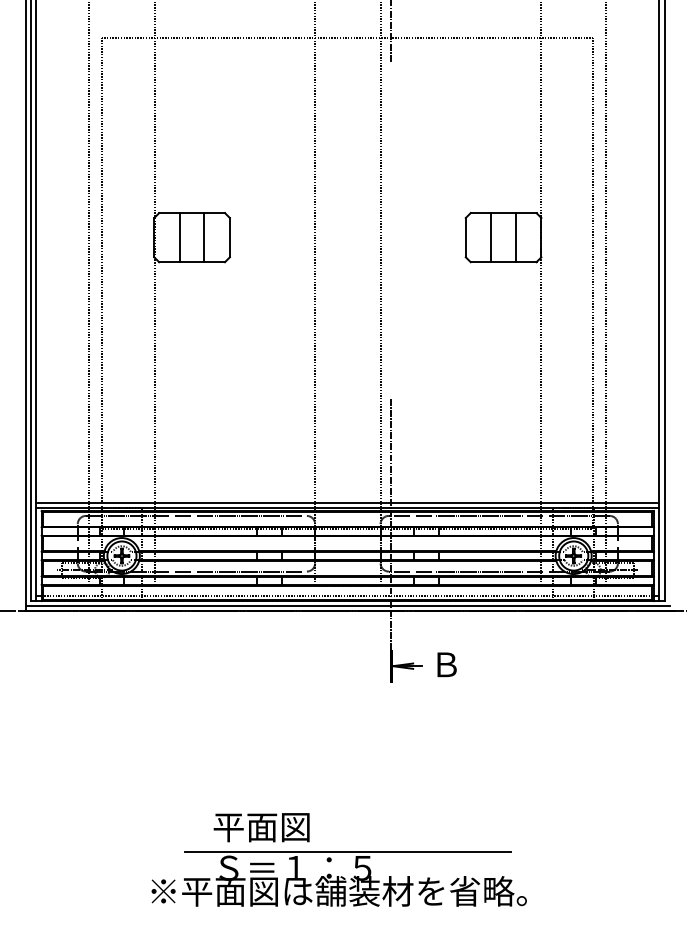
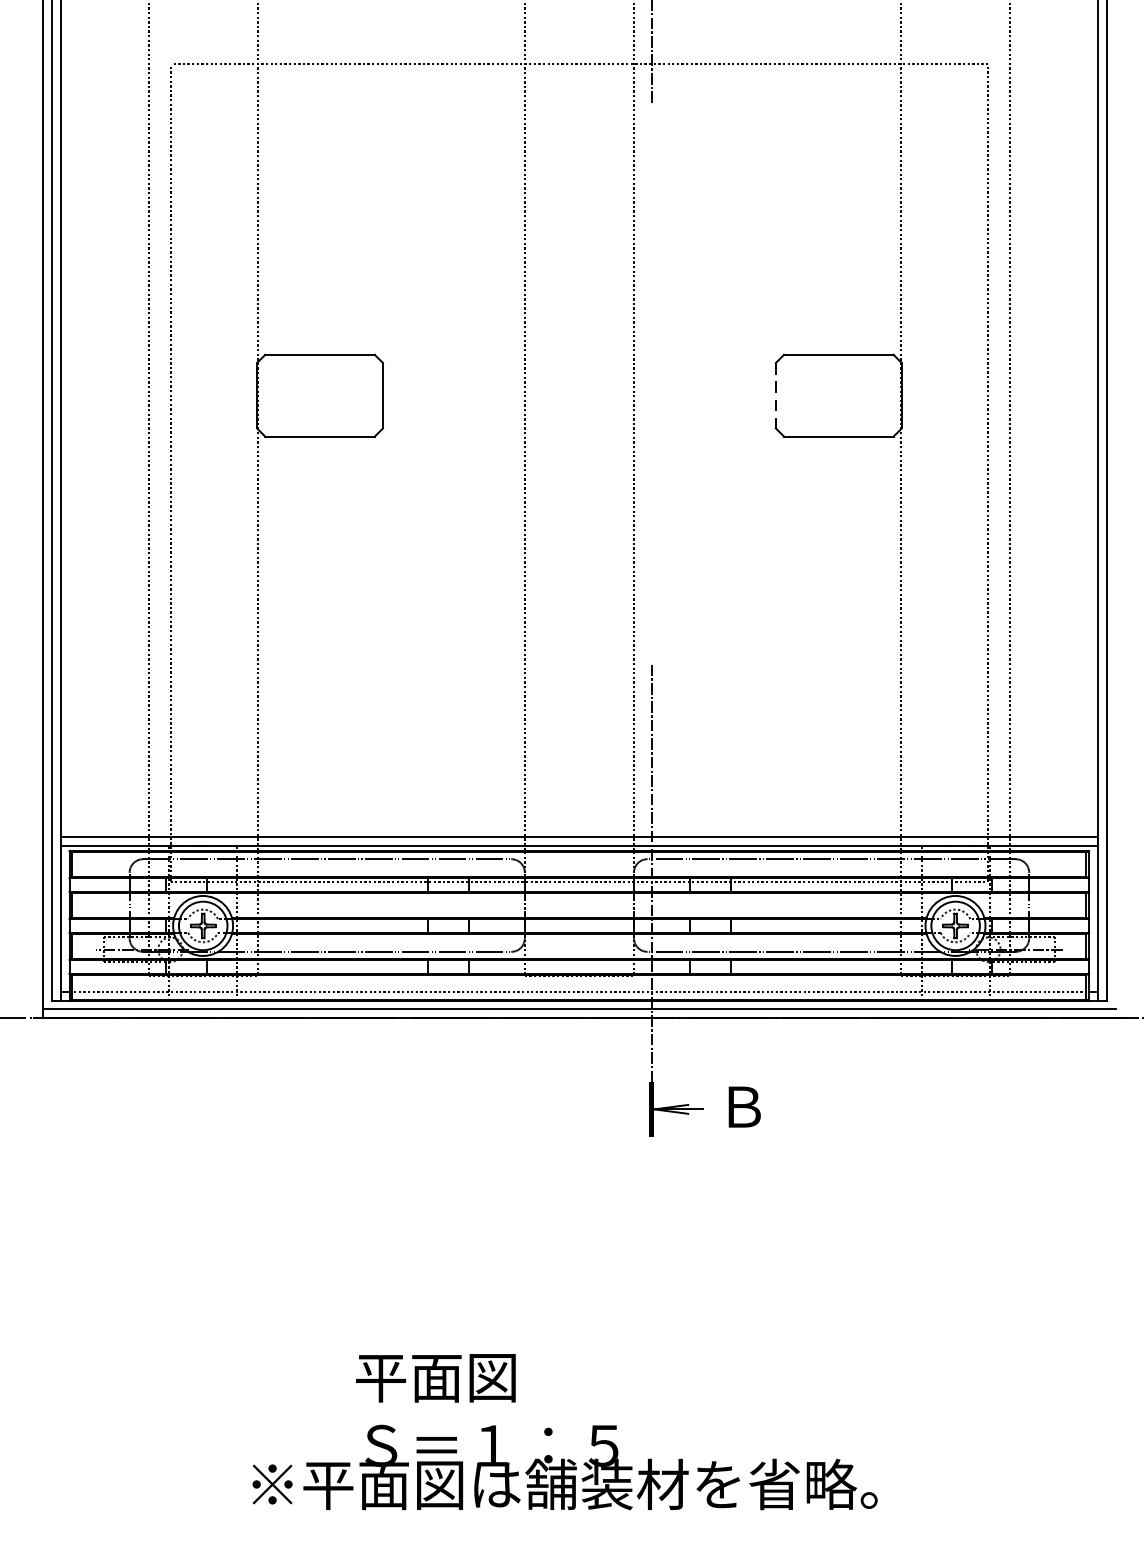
line: (179, 237) -> (299, 395), removed
line: (204, 237) -> (340, 395), removed
line: (465, 237) -> (775, 395), solid -> dashed
line: (491, 237) -> (818, 395), removed
line: (515, 237) -> (858, 395), removed
line: (347, 852) -> (578, 1419), removed

